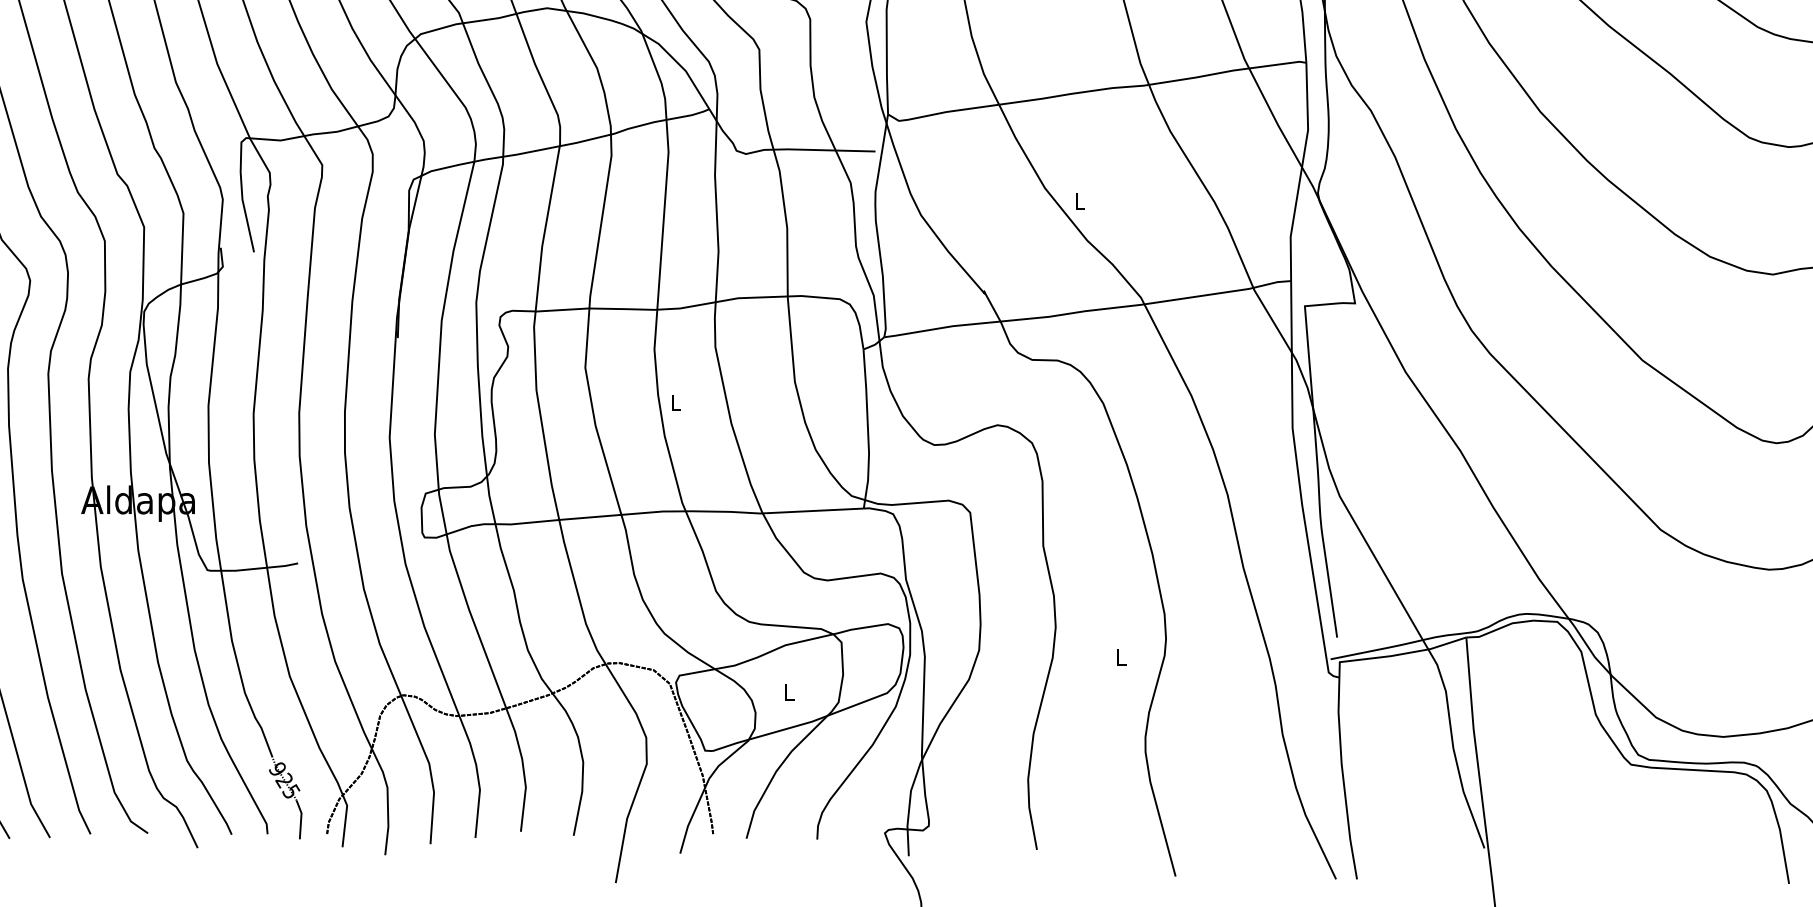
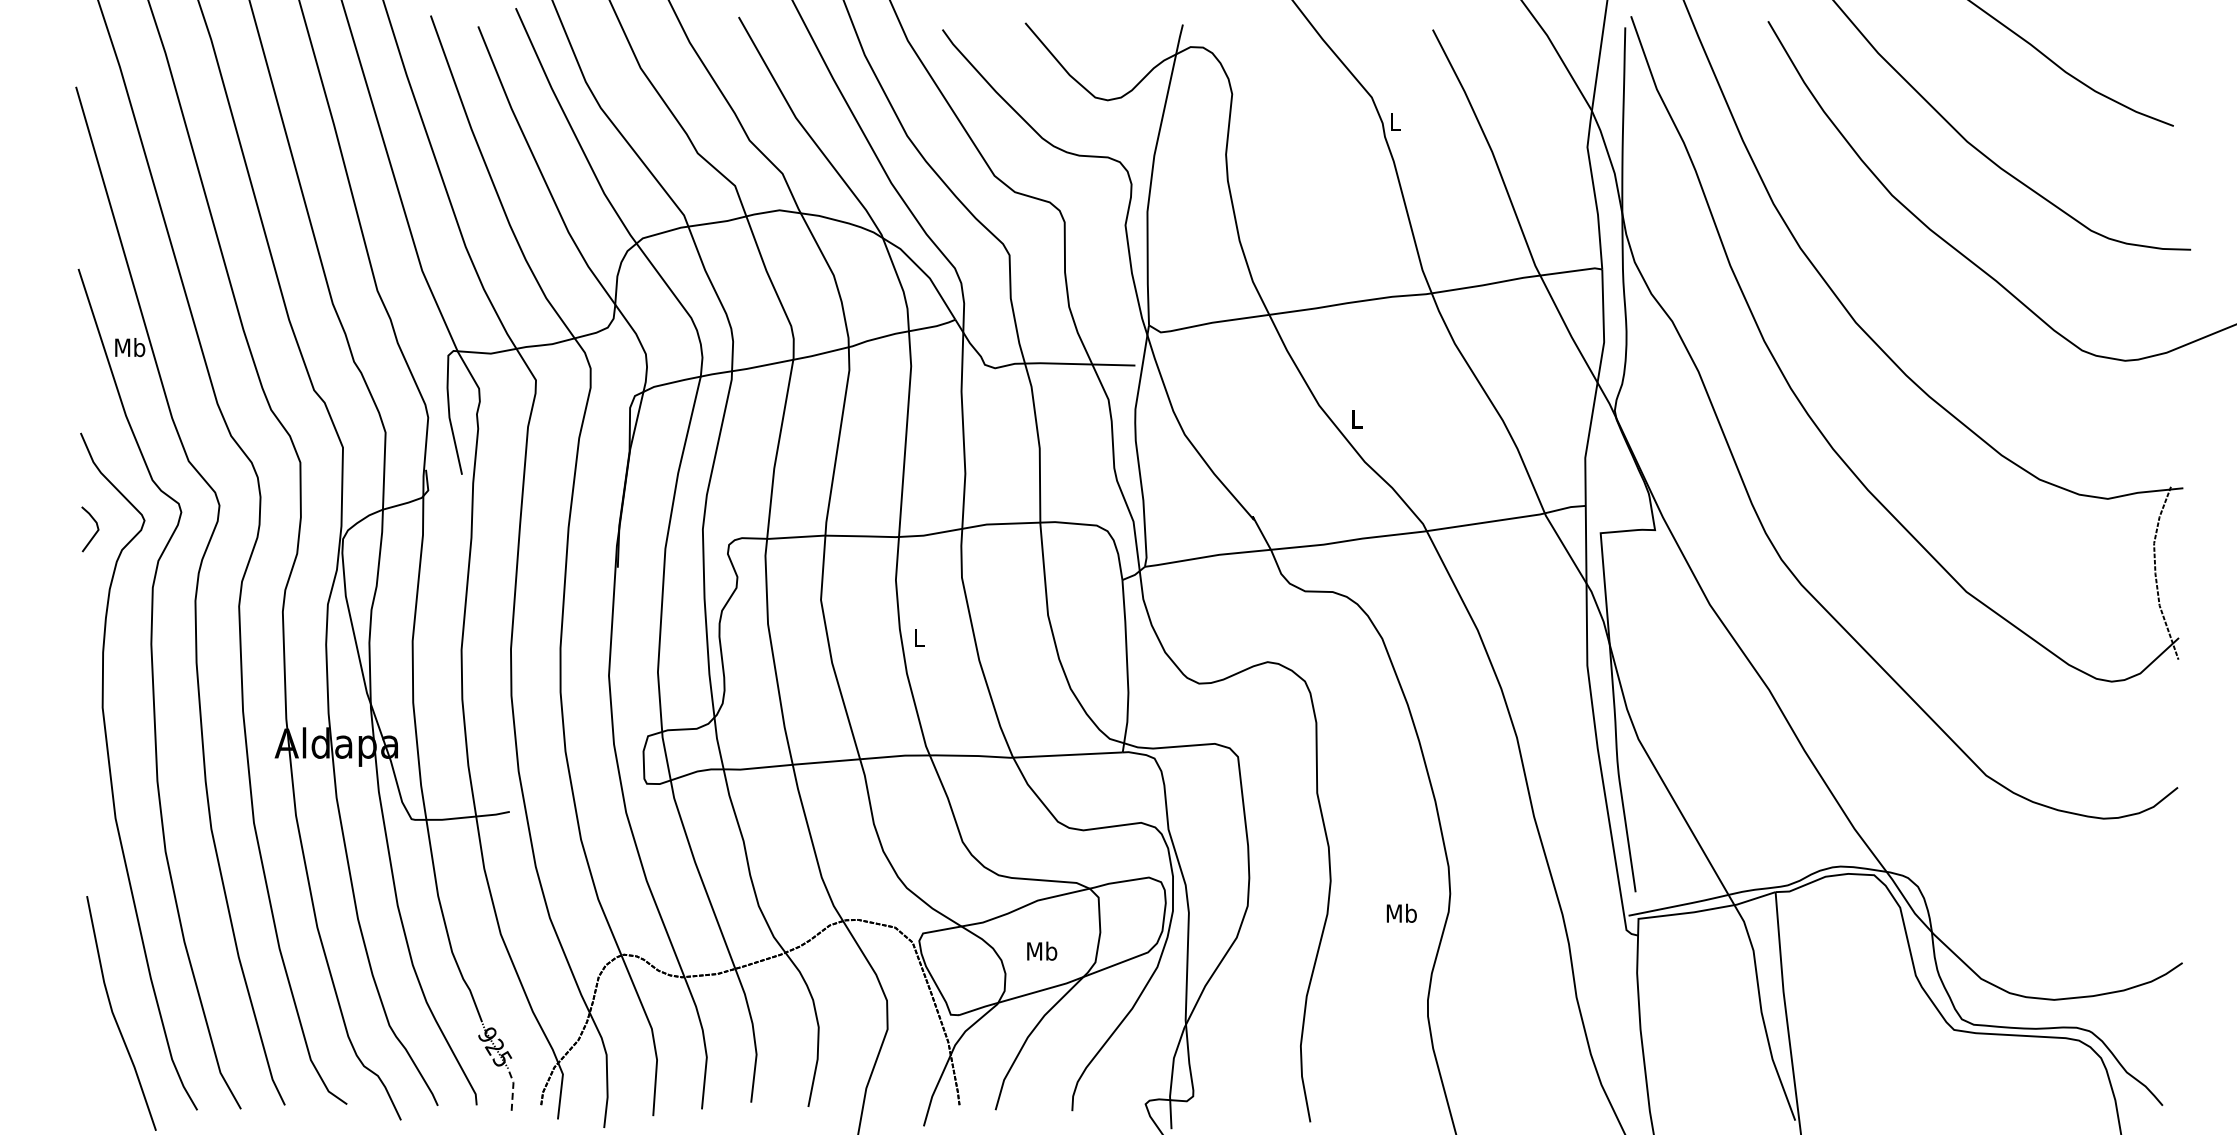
text: (1121, 656) -> (1401, 912), L -> Mb
text: (789, 691) -> (1042, 950), L -> Mb
line: (301, 818) -> (513, 1088), solid -> dashed

